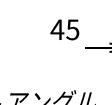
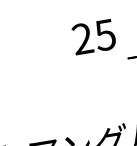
text: (57, 29) -> (82, 38), 45 -> 25

